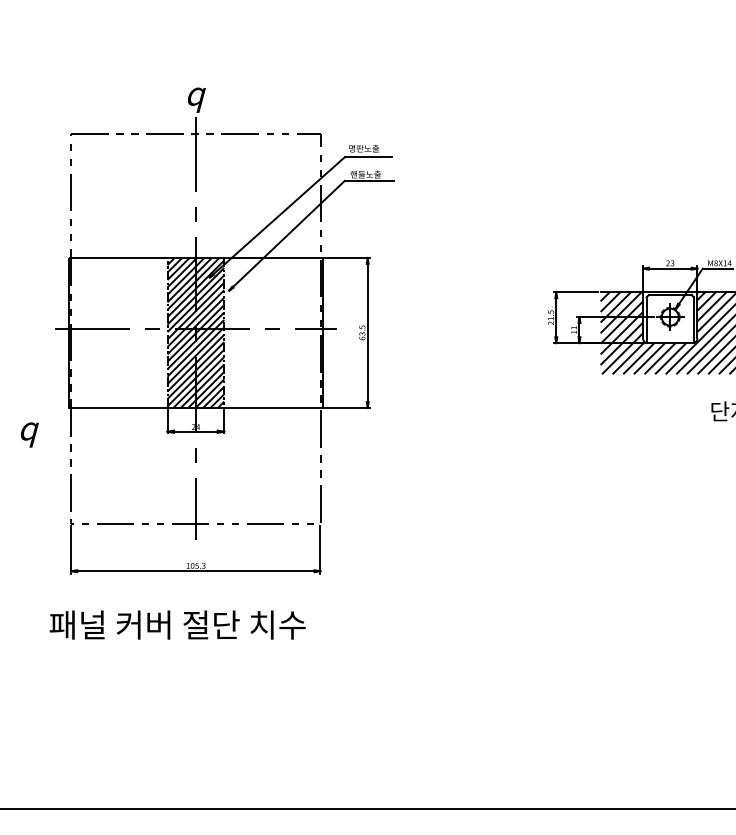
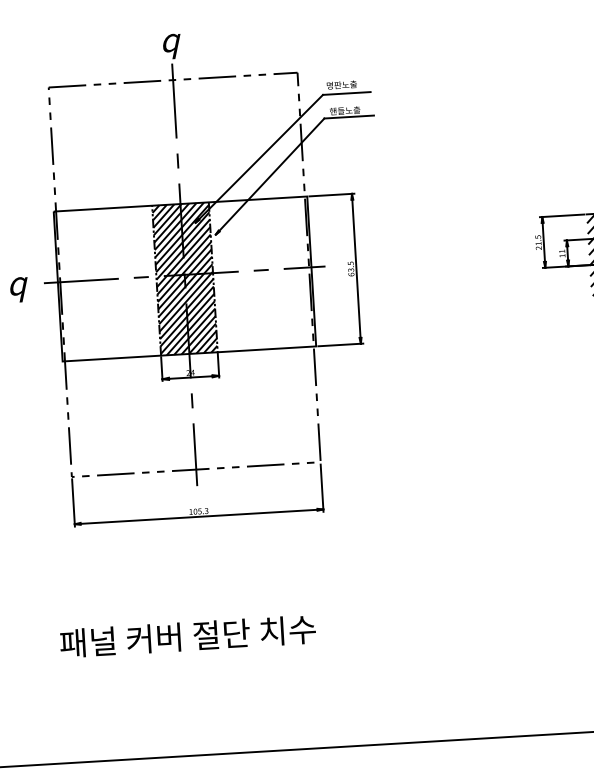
text: (29, 434) -> (18, 289), moved
text: (177, 624) -> (187, 635), moved

